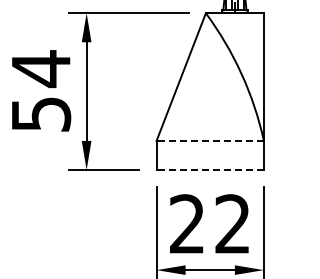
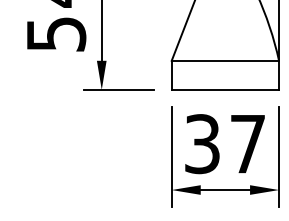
line: (210, 140) -> (225, 60), dashed -> solid
line: (210, 169) -> (225, 89), dashed -> solid
text: (209, 224) -> (224, 144), 22 -> 37

